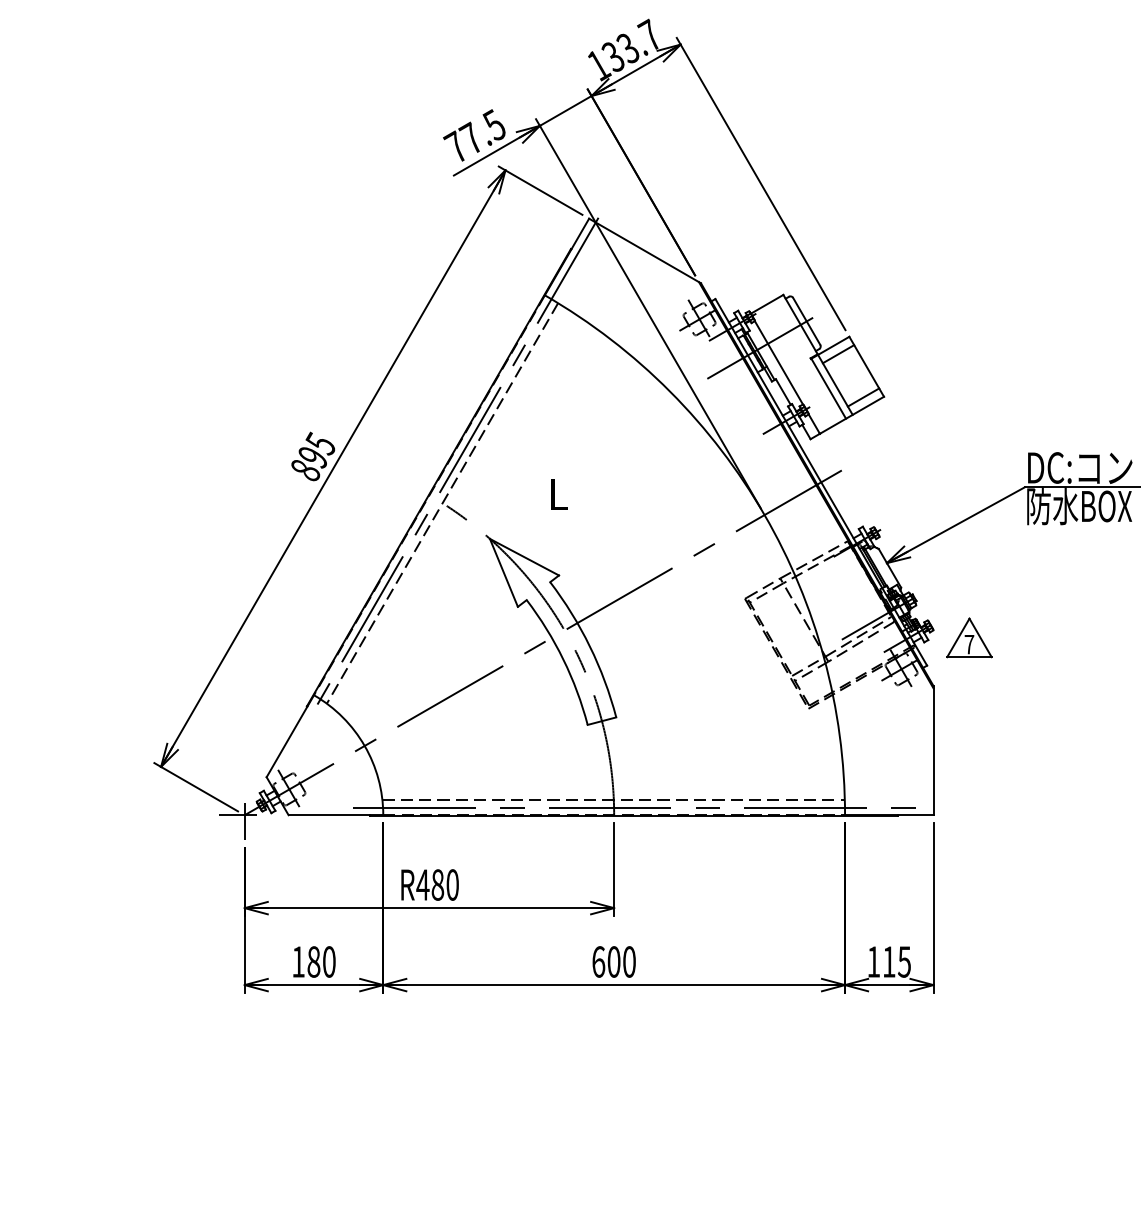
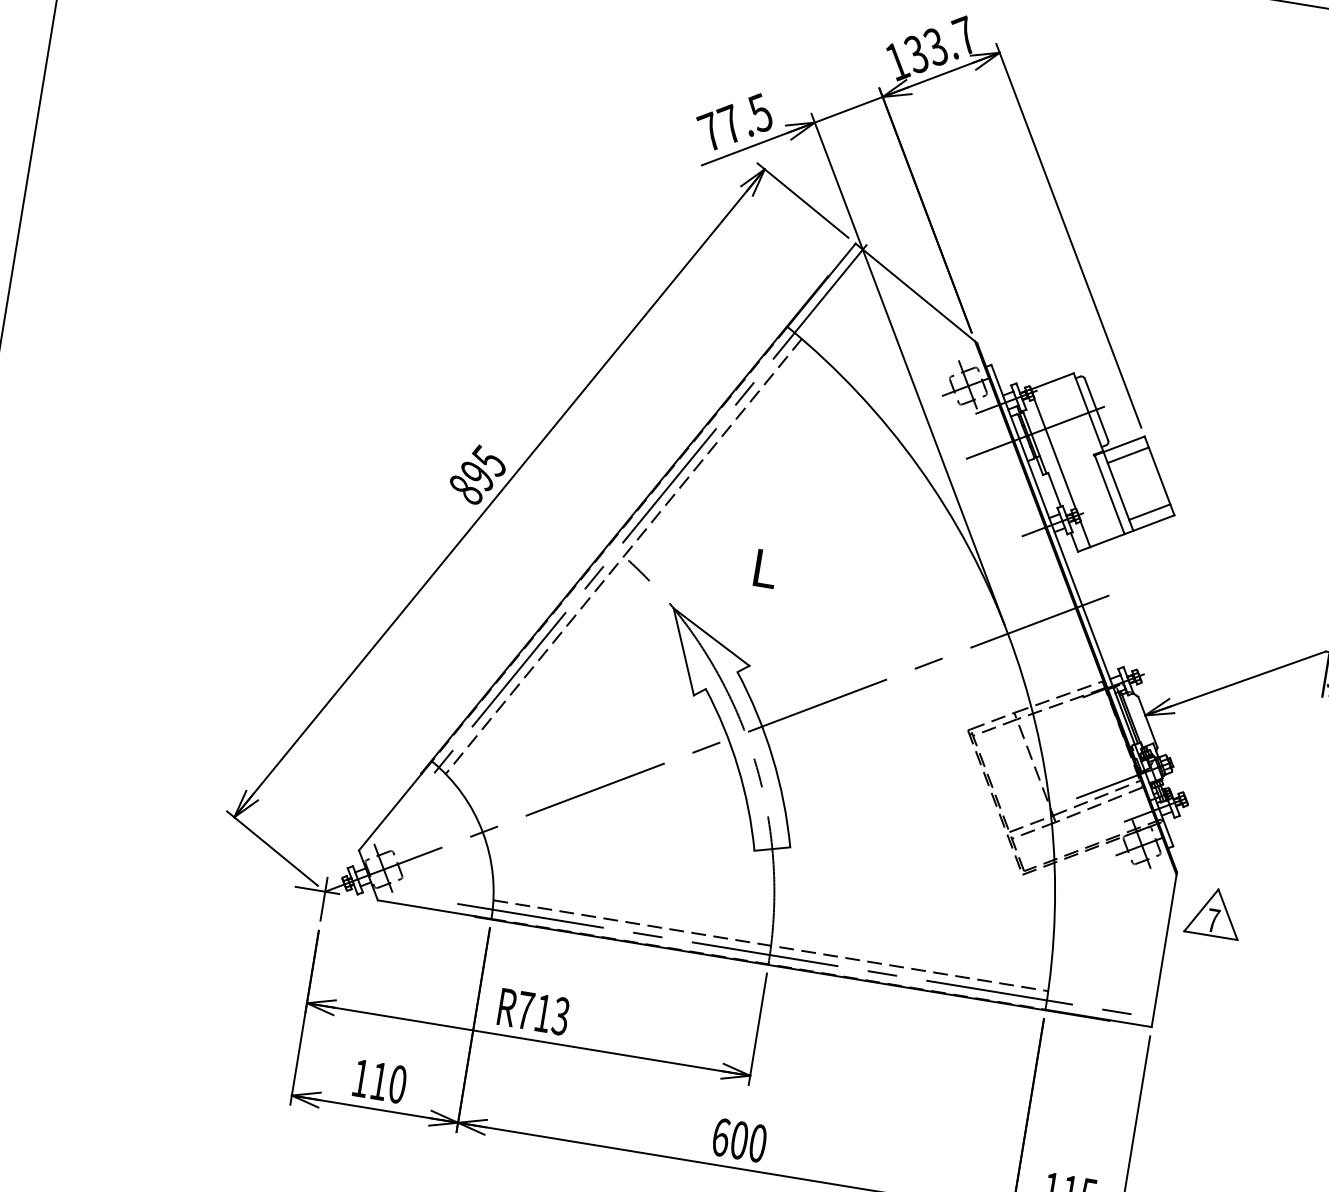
part: (969, 637) -> (1214, 912), moved
text: (437, 884) -> (542, 1012), R480 -> R713
text: (313, 961) -> (379, 1080), 180 -> 110

